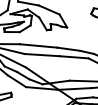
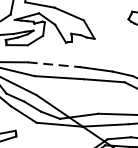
line: (38, 45) -> (54, 64), solid -> dashed

